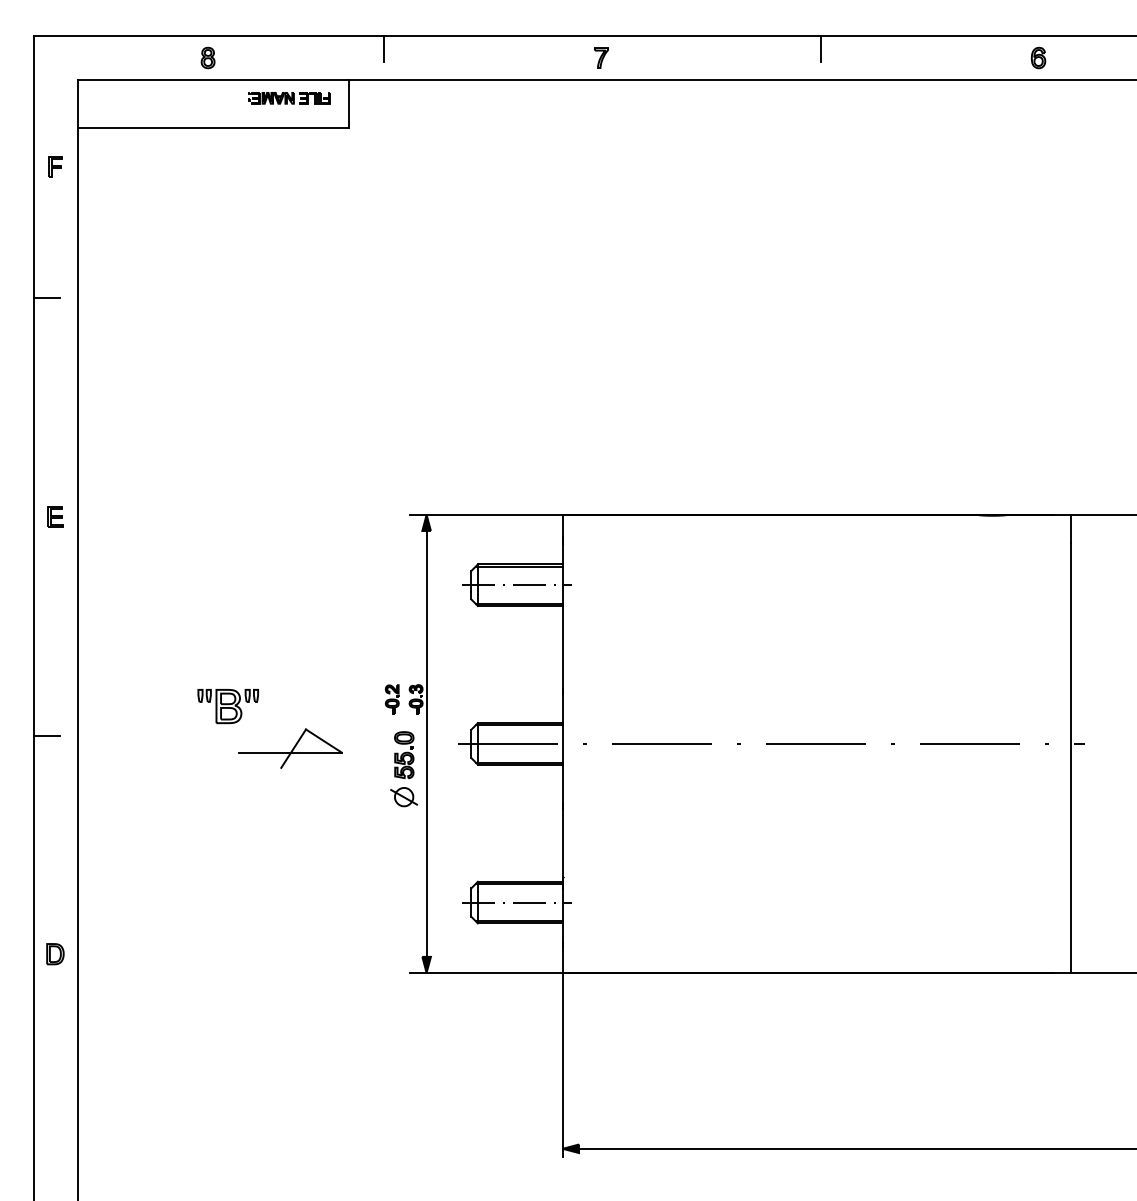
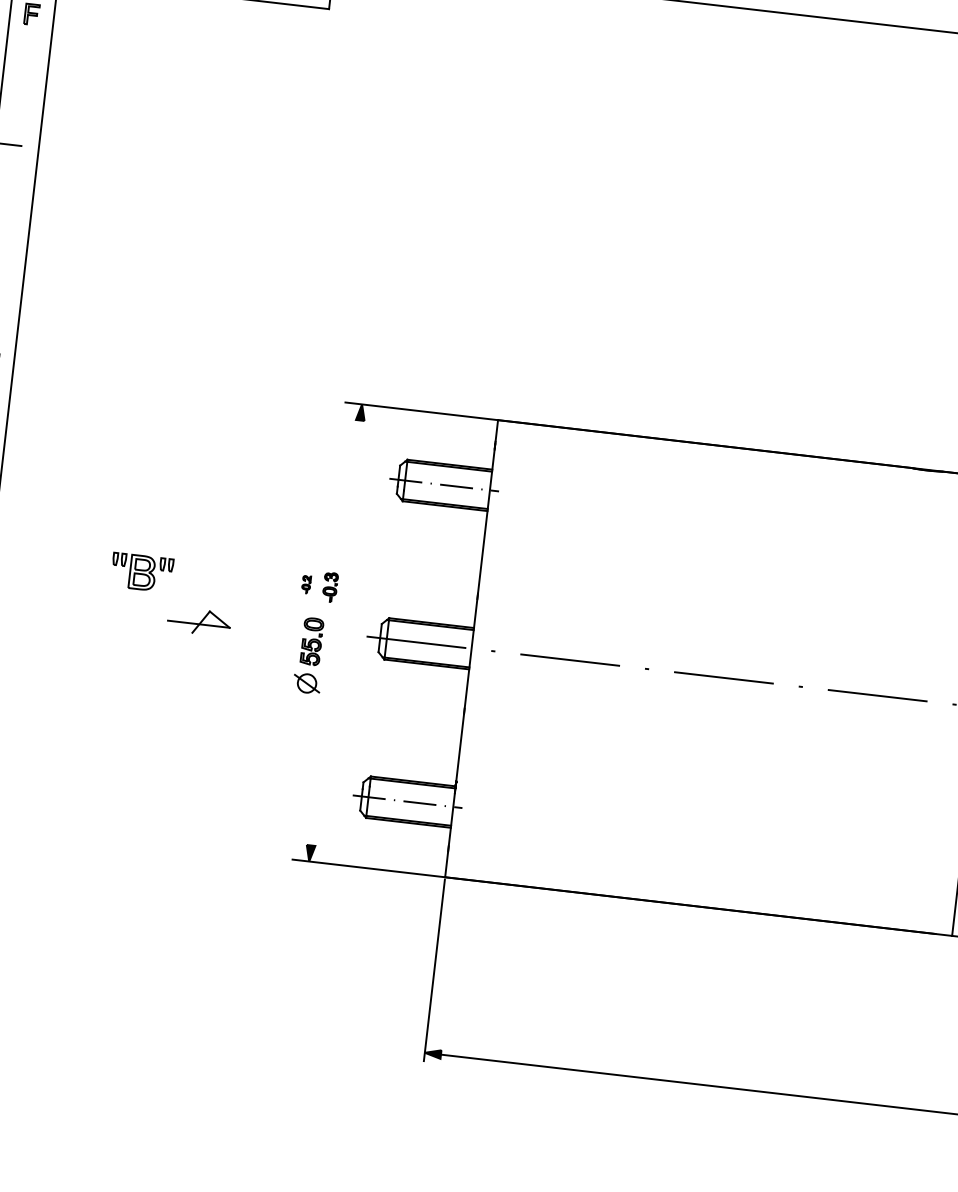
part: (391, 699) -> (305, 584), size x0.6
line: (426, 743) -> (335, 632), removed
part: (290, 748) -> (199, 621), size x0.6

